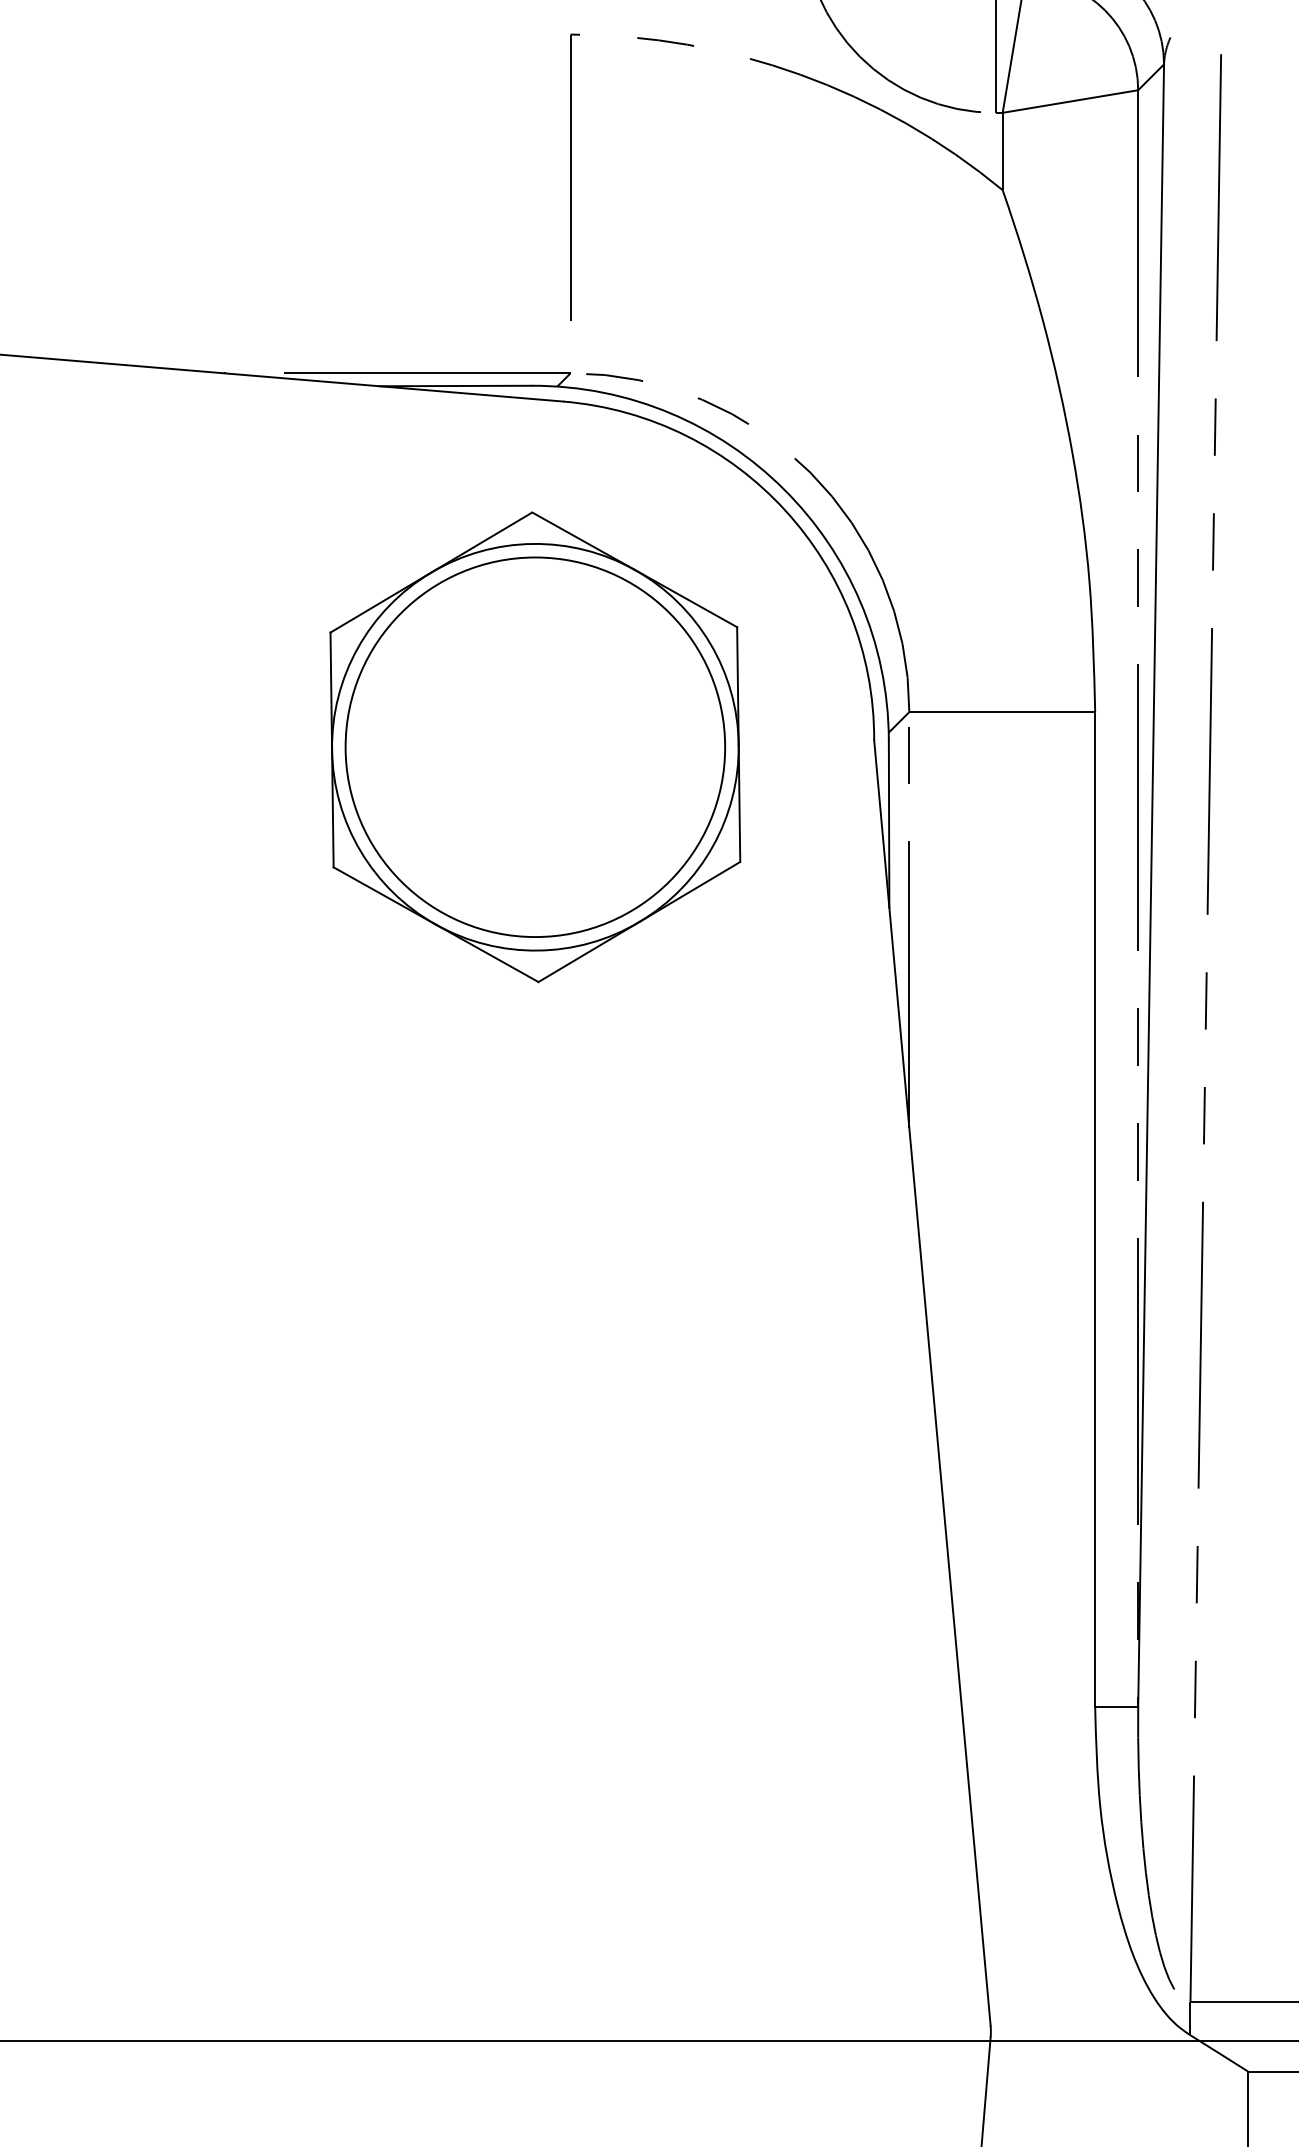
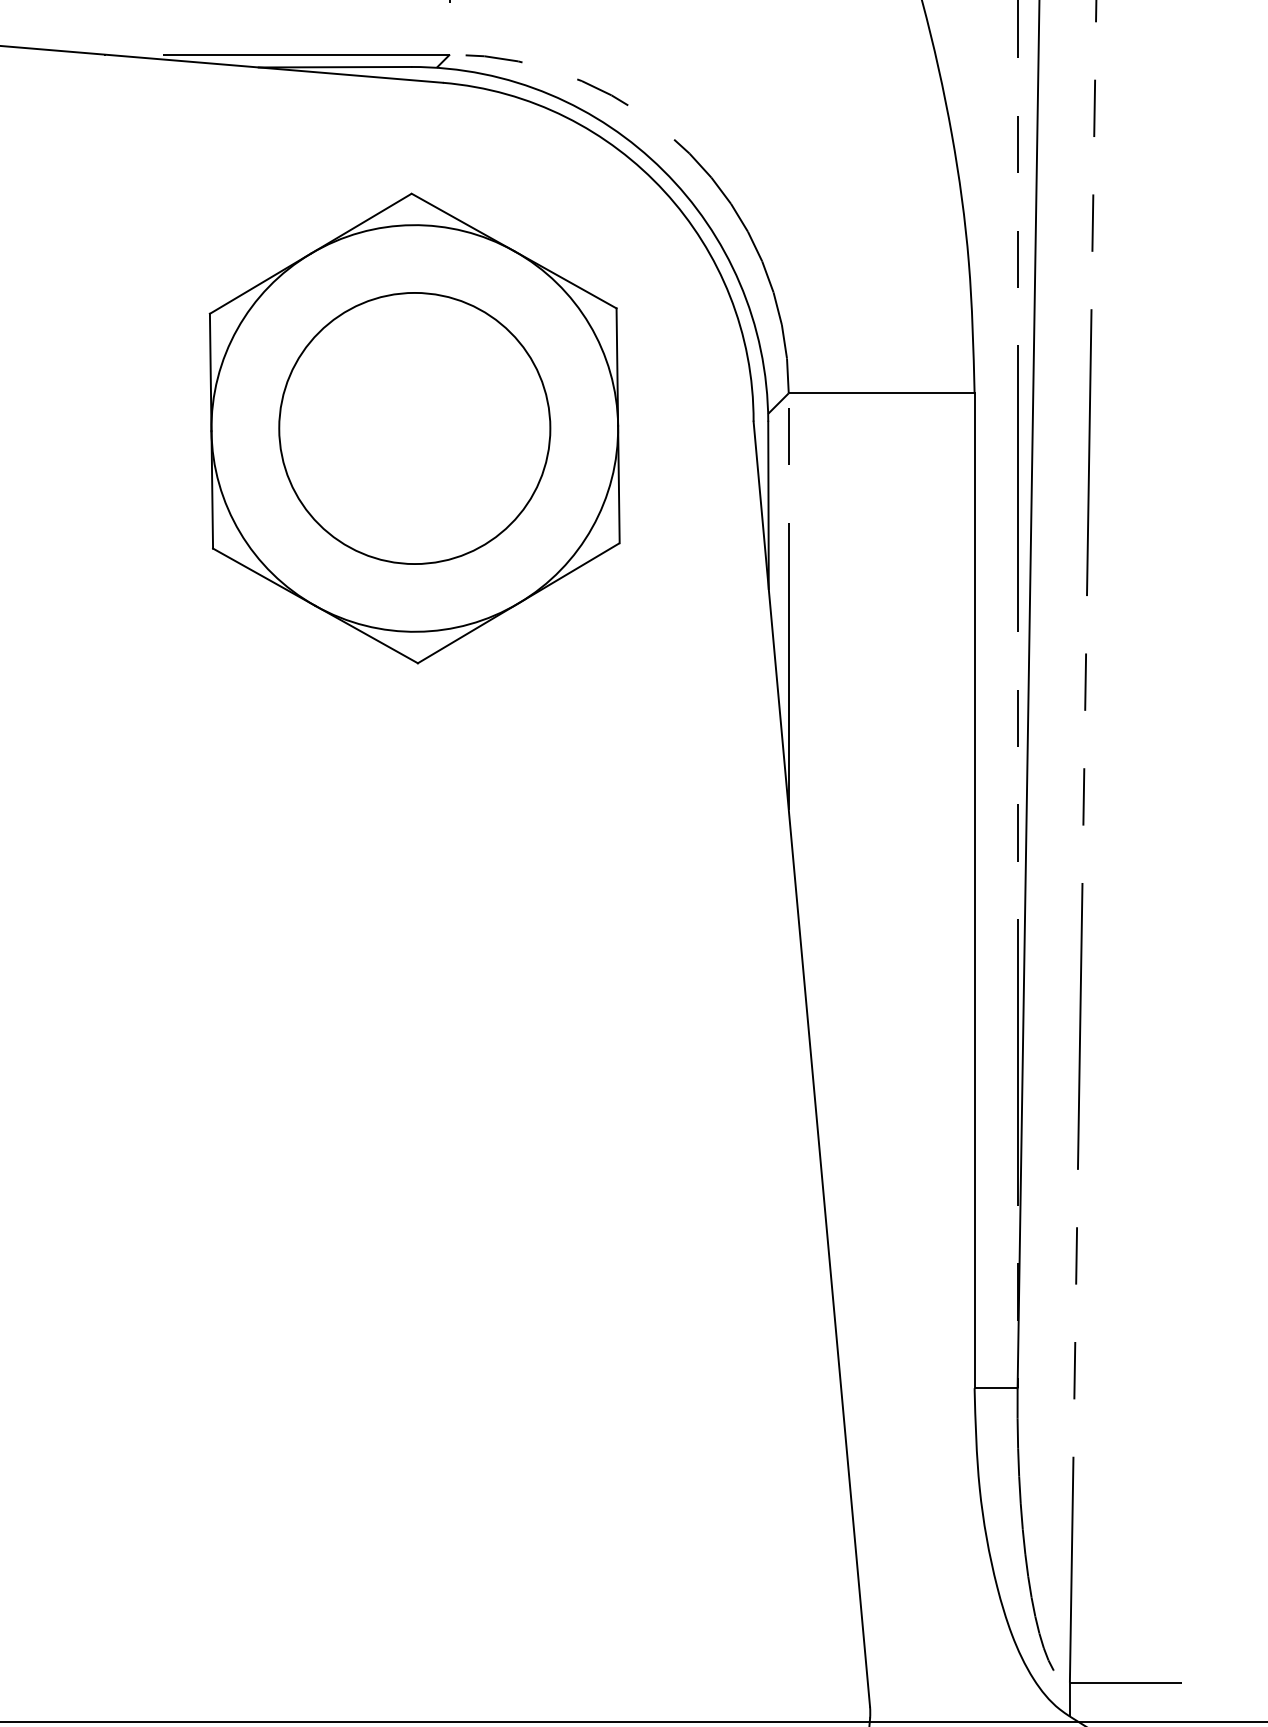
circle: (534, 746) -> (413, 427), size x0.71

